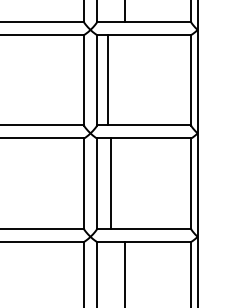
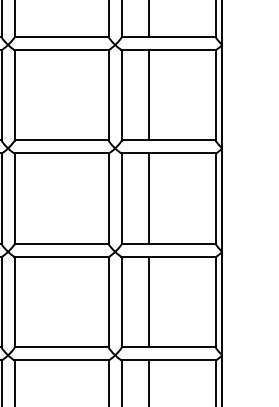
line: (107, 80) -> (149, 198), moved
line: (110, 183) -> (149, 301), moved

